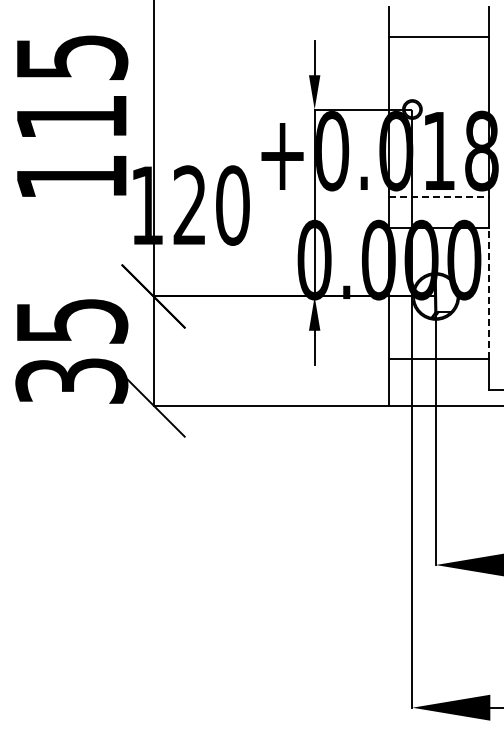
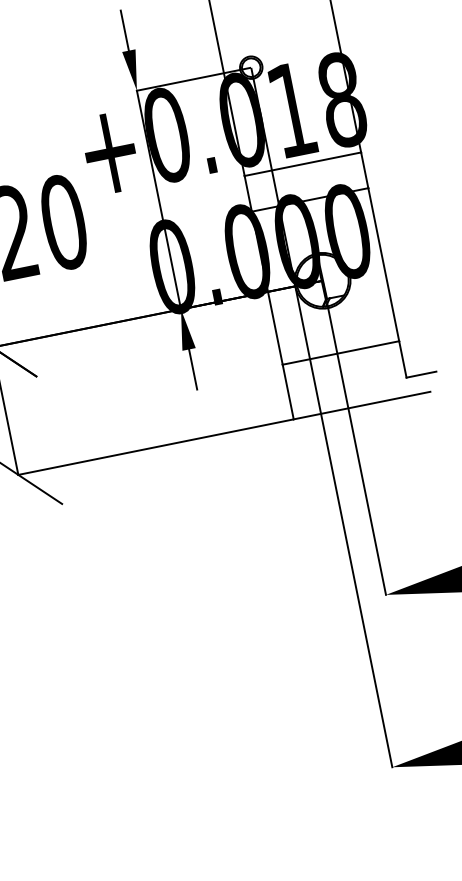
line: (438, 197) -> (302, 164), dashed -> solid
line: (488, 292) -> (383, 263), dashed -> solid

